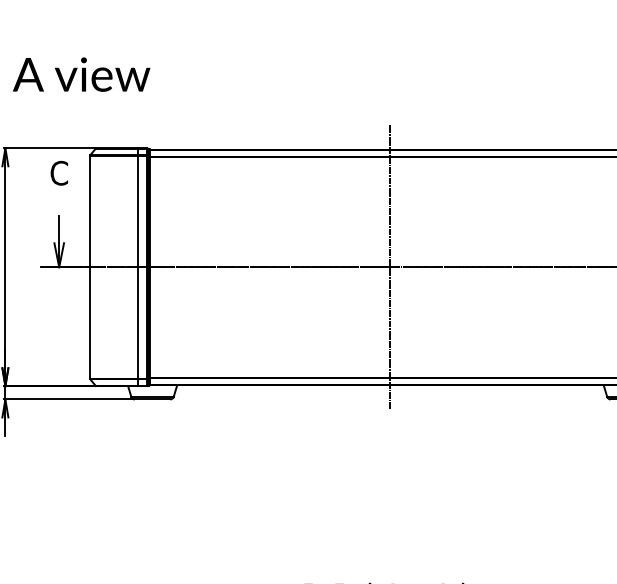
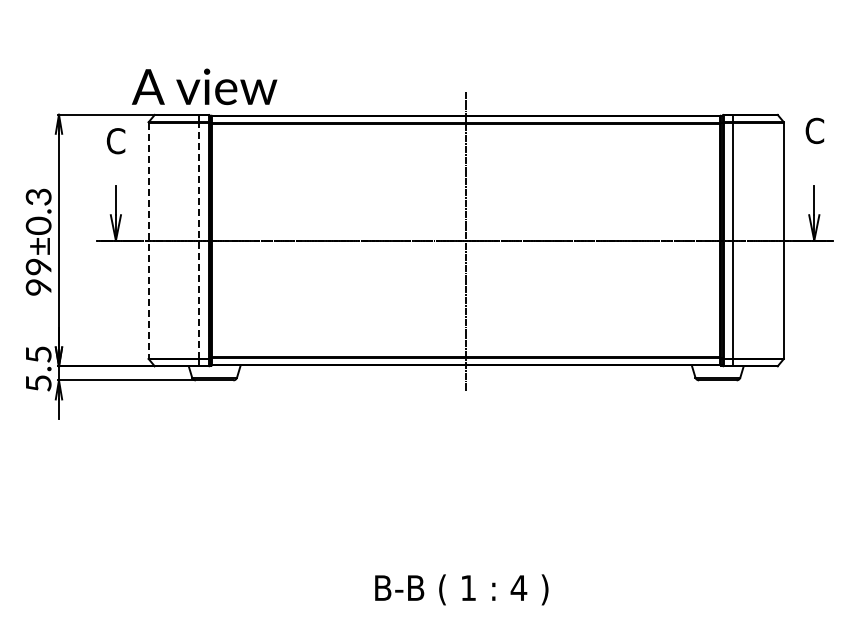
text: (81, 74) -> (204, 86), moved
line: (90, 267) -> (148, 240), solid -> dashed
line: (138, 267) -> (199, 240), solid -> dashed

